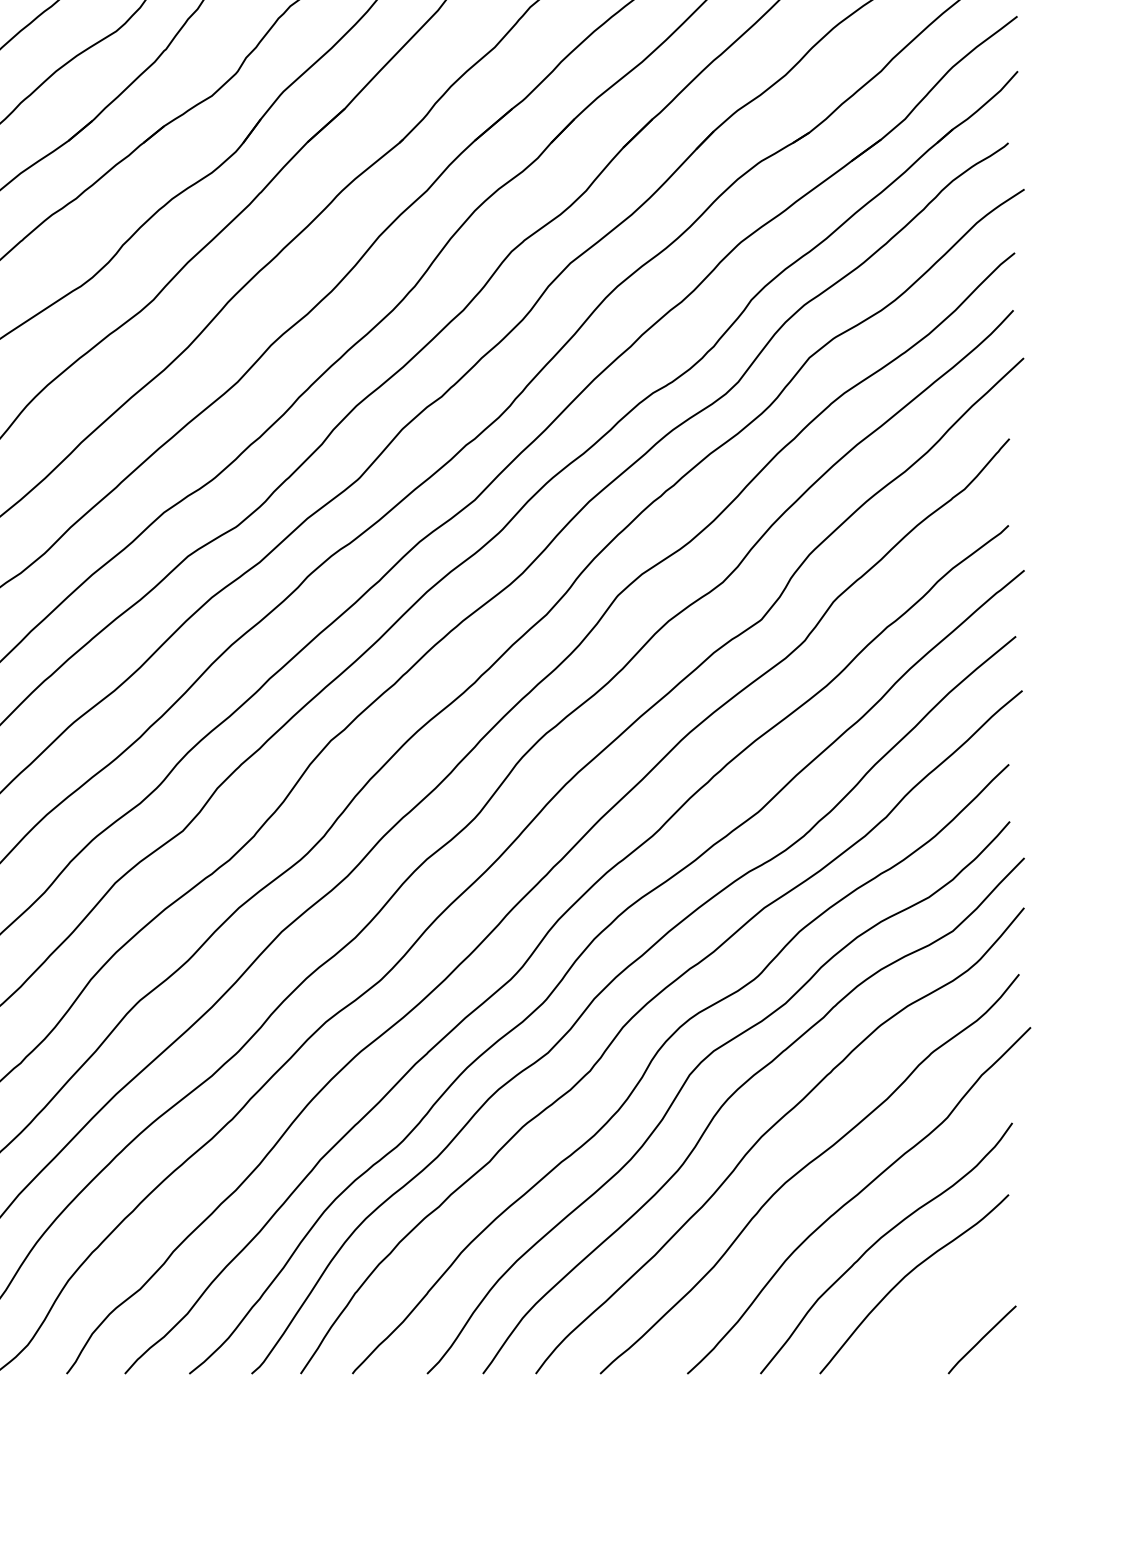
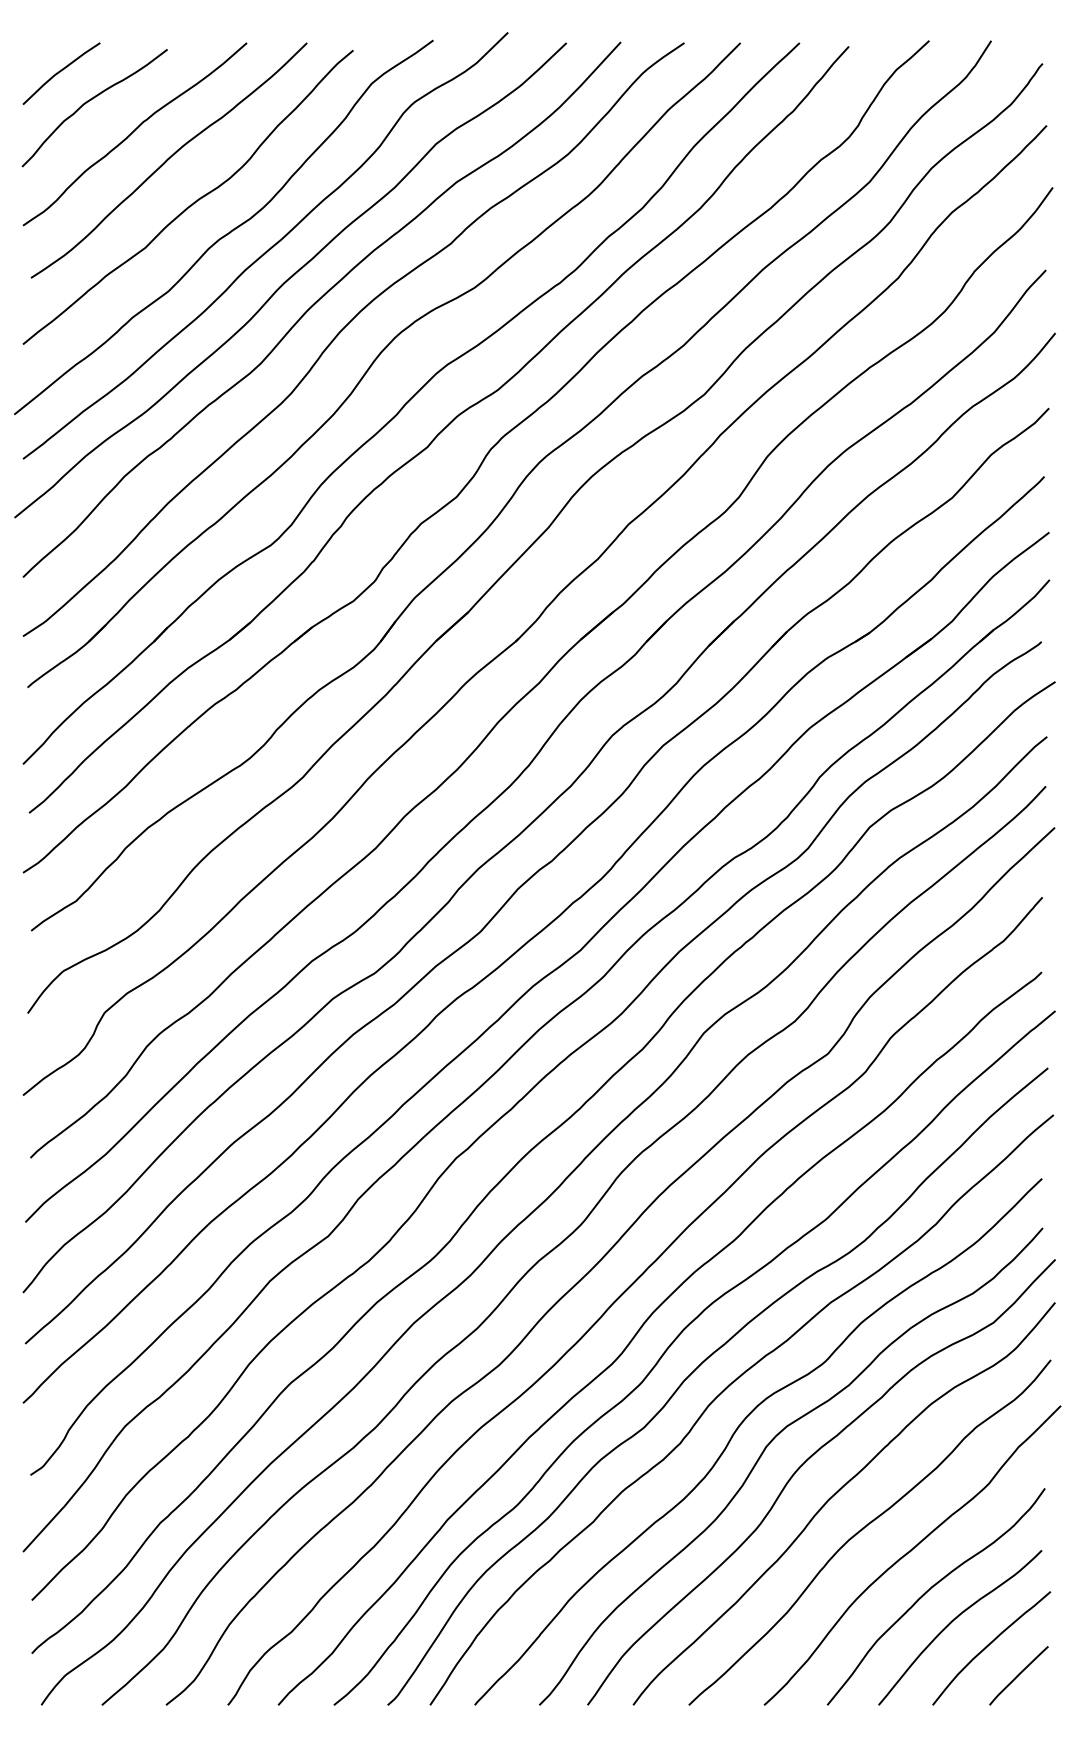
curve: (948, 1304) -> (989, 1645), added

